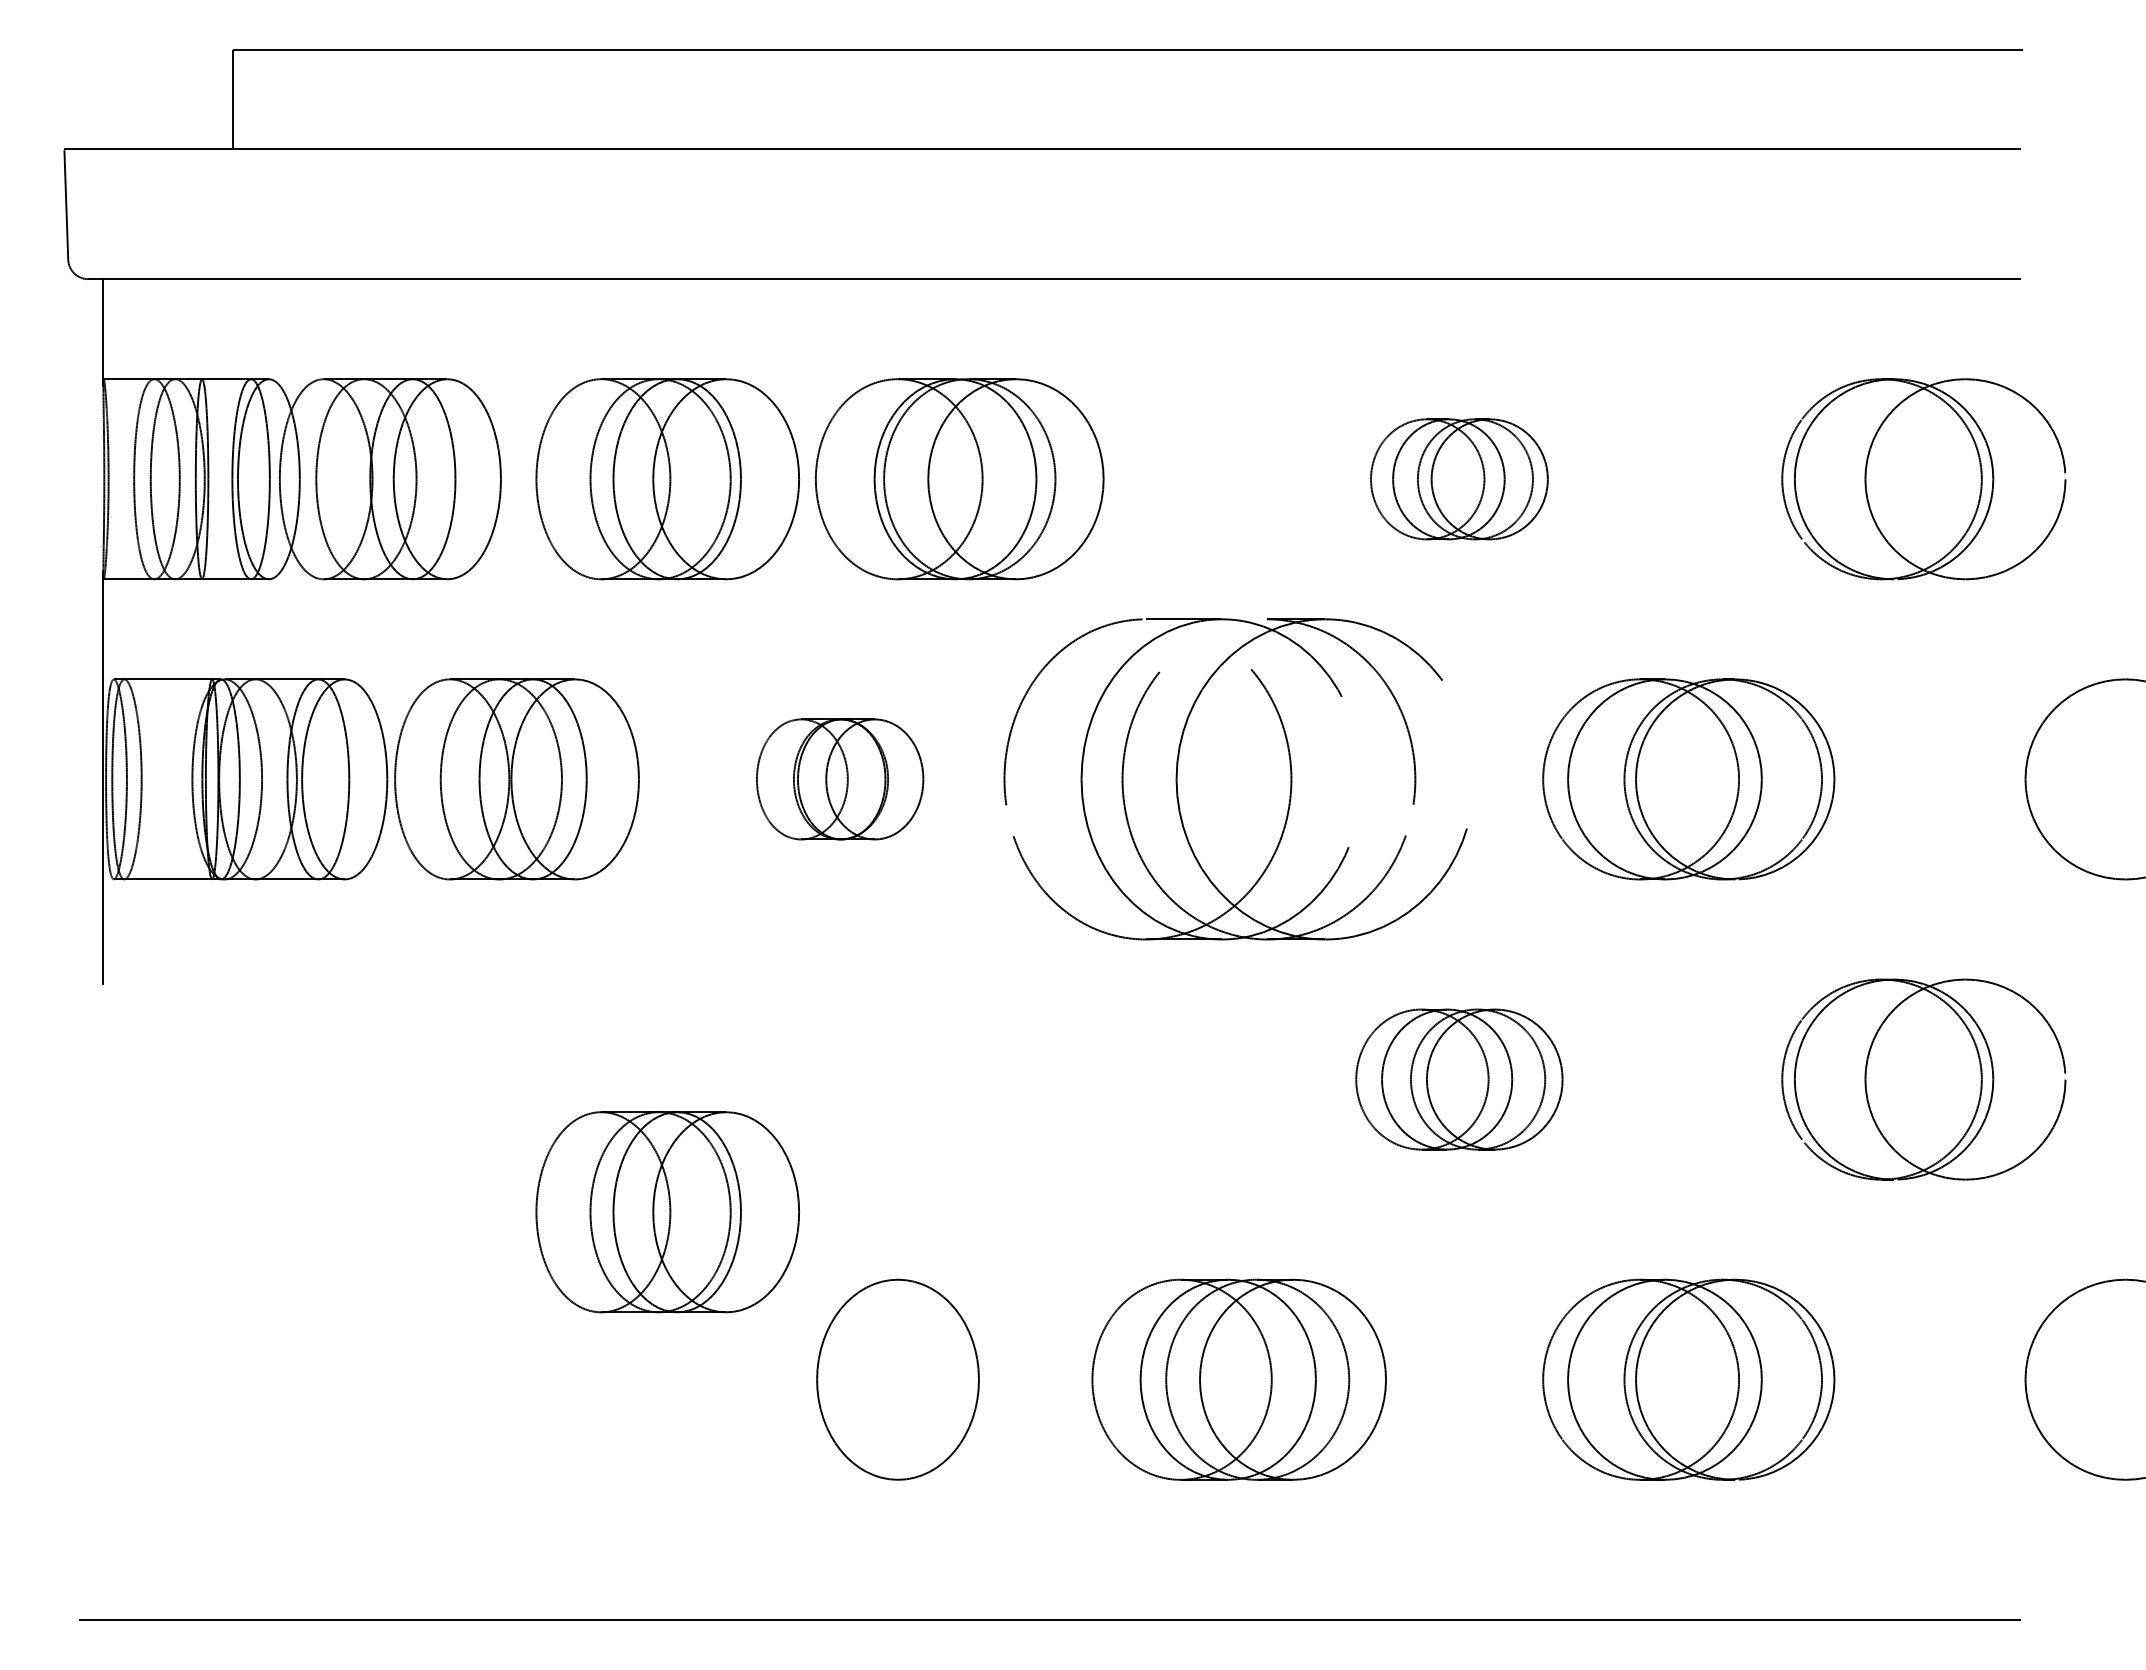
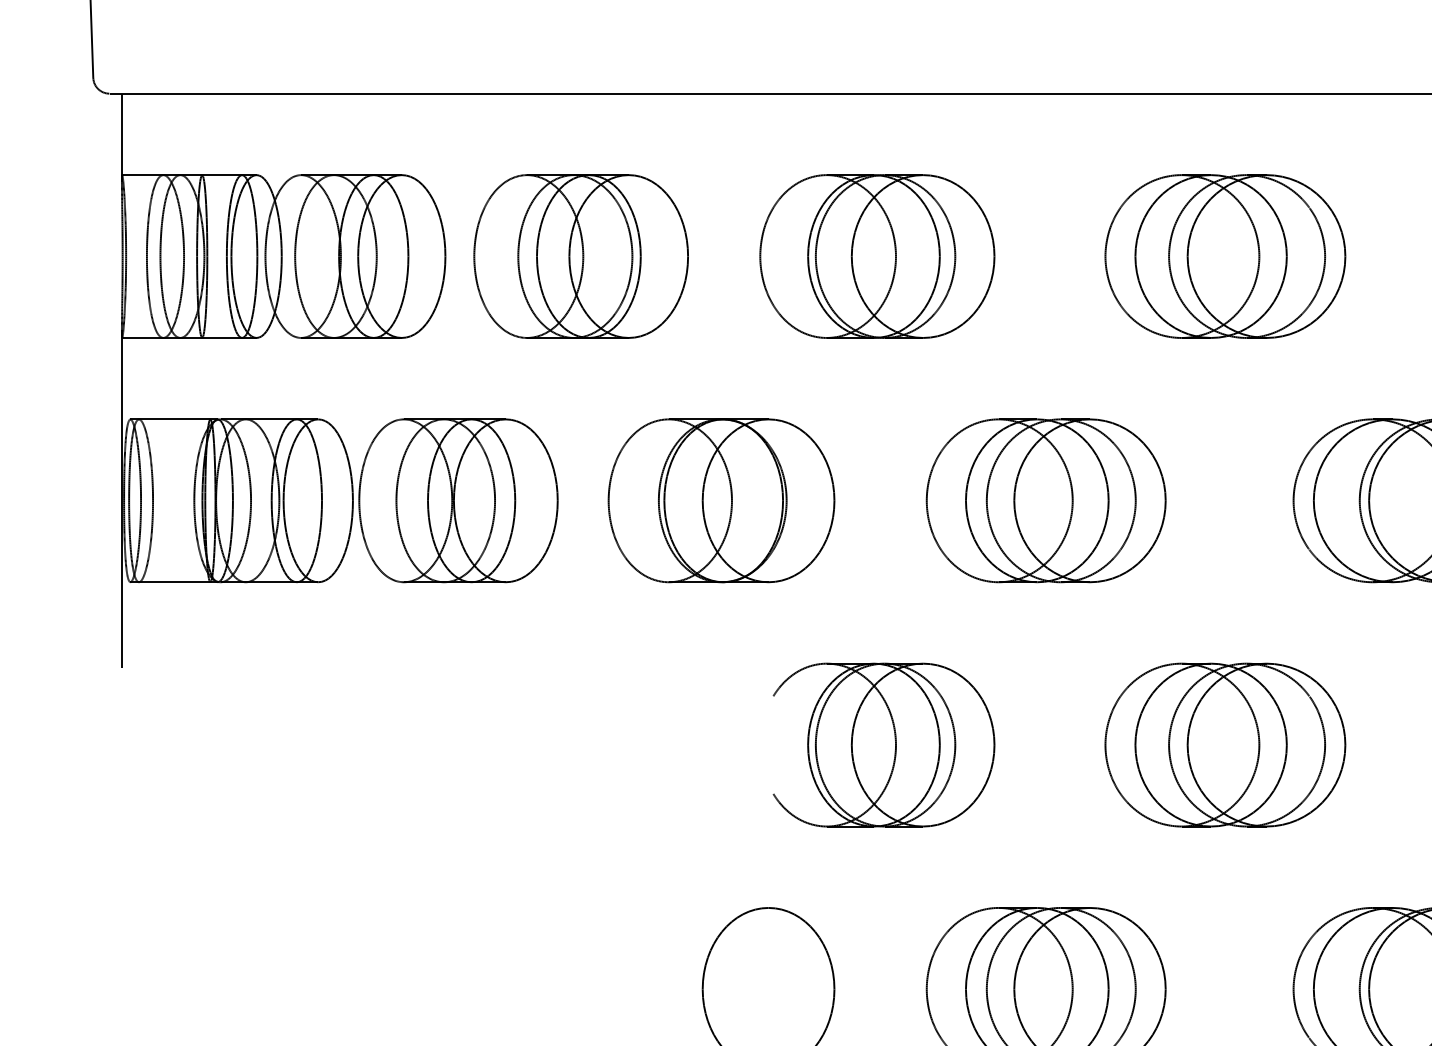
part: (959, 479) -> (877, 256), moved
part: (1459, 479) -> (1225, 256), size x1.67
part: (839, 779) -> (720, 500), size x1.67
part: (1238, 779) -> (1045, 500), size x0.62
part: (1039, 1079) -> (883, 745), added
part: (1459, 1079) -> (1225, 745), size x1.43
part: (667, 1212) -> (580, 853), removed

